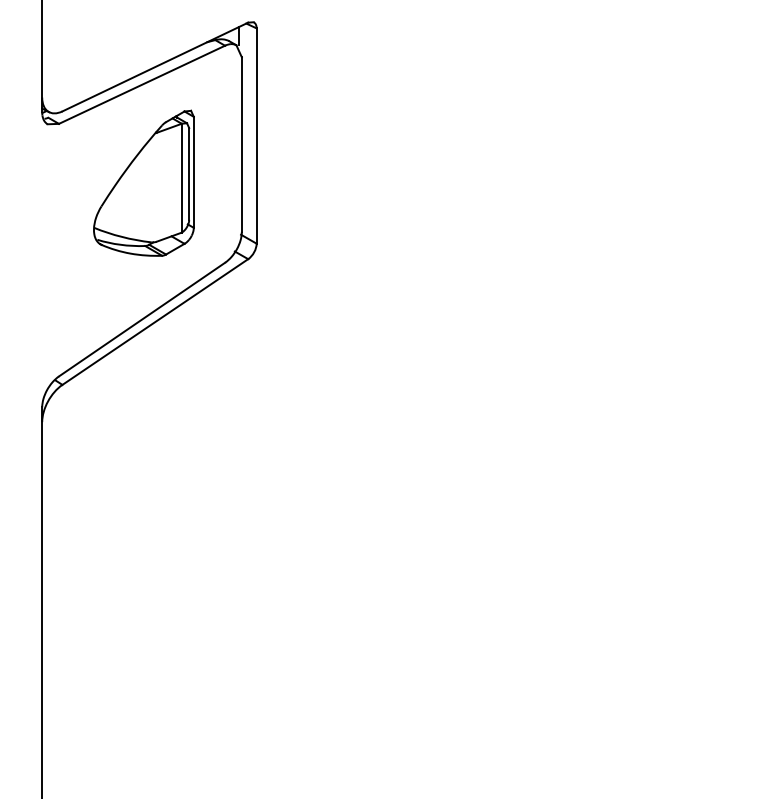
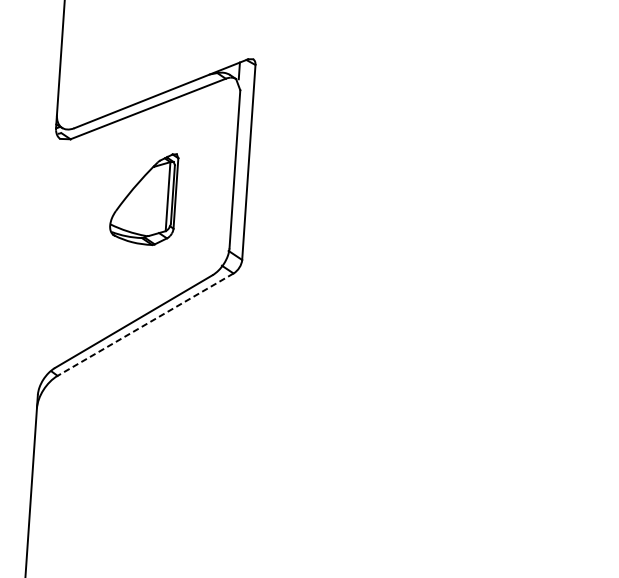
part: (143, 182) -> (143, 197), size x0.7
line: (154, 322) -> (144, 325), solid -> dashed

